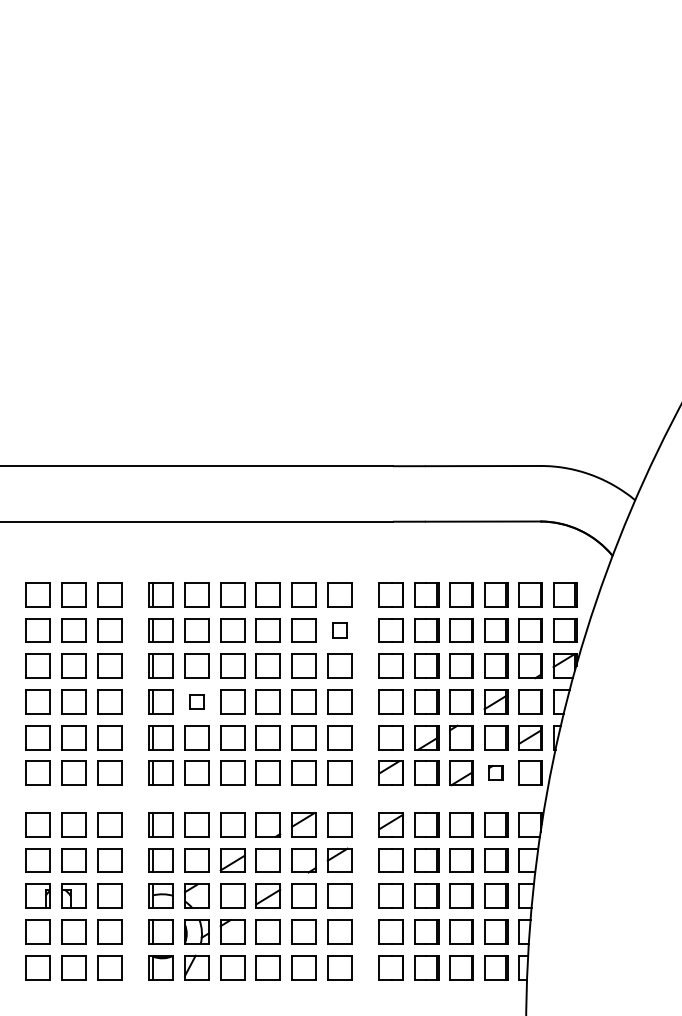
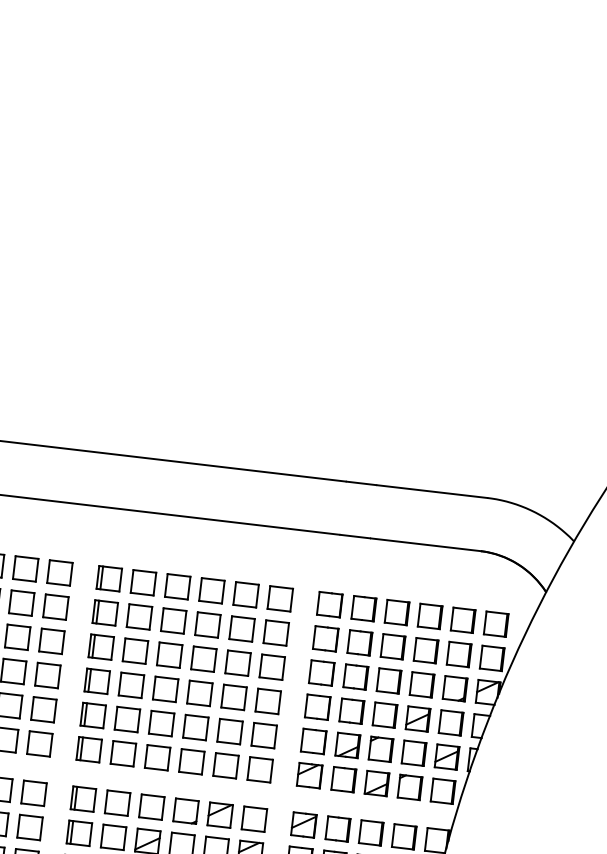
part: (339, 630) -> (276, 632), size x1.67
part: (196, 701) -> (131, 684), size x1.67
part: (495, 772) -> (409, 786), size x1.67

